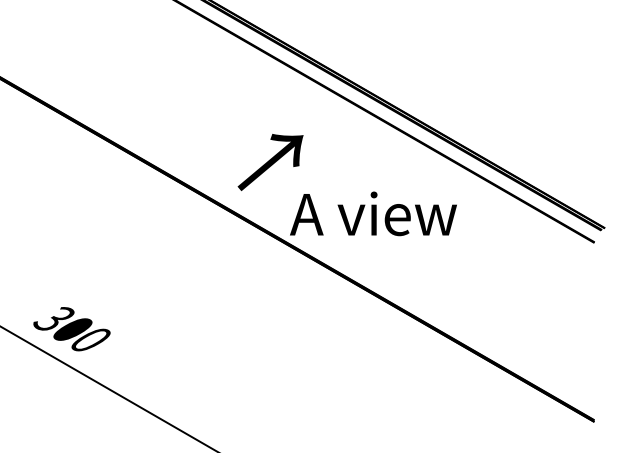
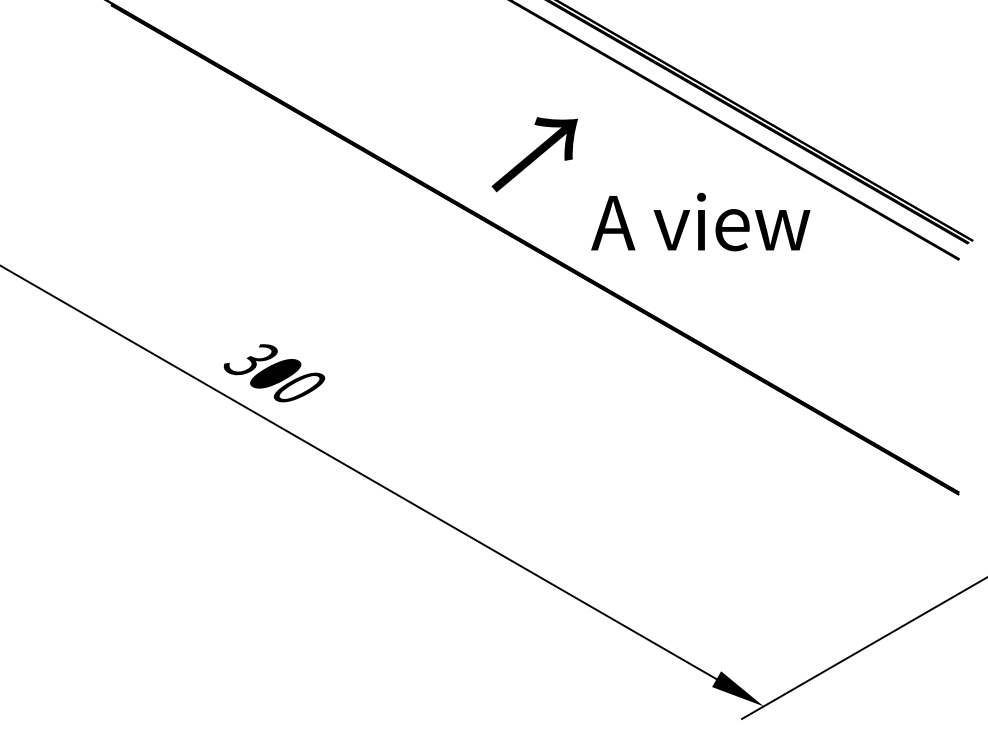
text: (373, 213) -> (700, 221), moved

